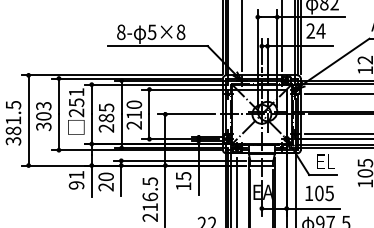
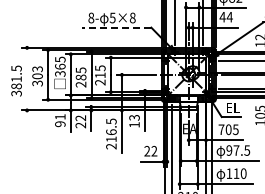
text: (310, 30) -> (222, 16), 24 -> 44
line: (157, 45) -> (116, 27), solid -> dashed
text: (76, 102) -> (60, 66), 251 -> 365
text: (134, 105) -> (100, 68), 210 -> 215
line: (29, 120) -> (27, 79), removed
text: (182, 175) -> (133, 117), 15 -> 13
text: (105, 177) -> (80, 118), 20 -> 22
text: (309, 193) -> (221, 129), 105 -> 705

